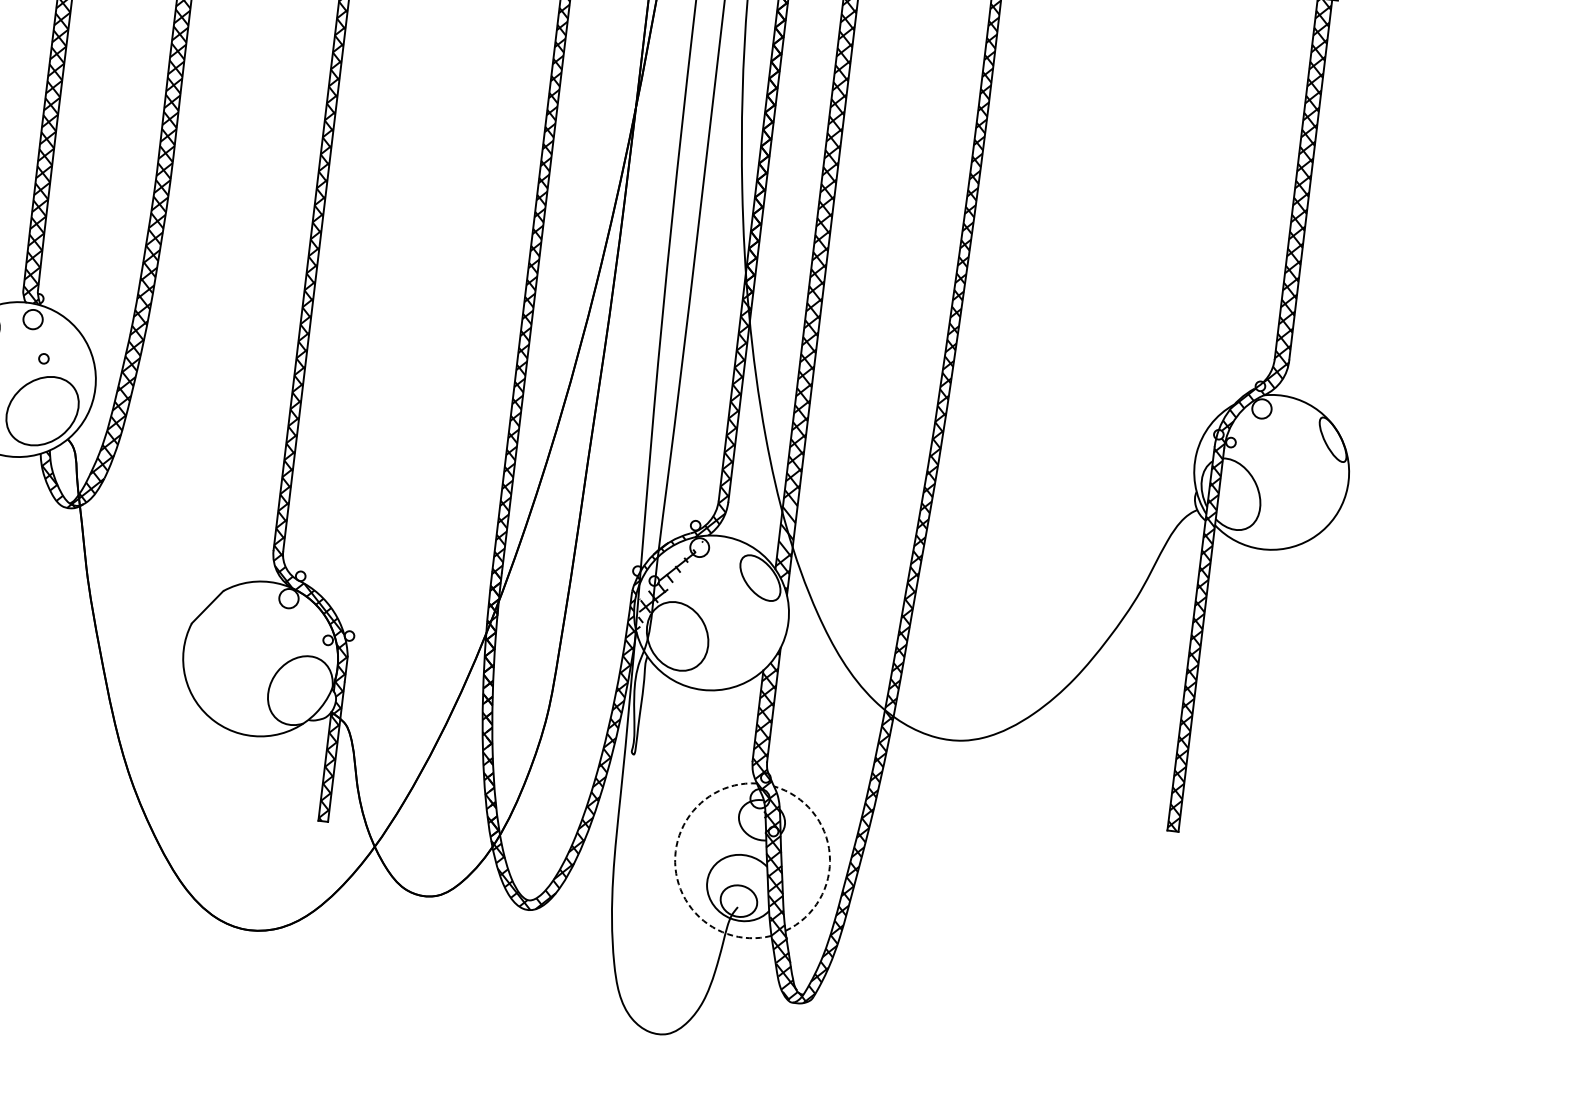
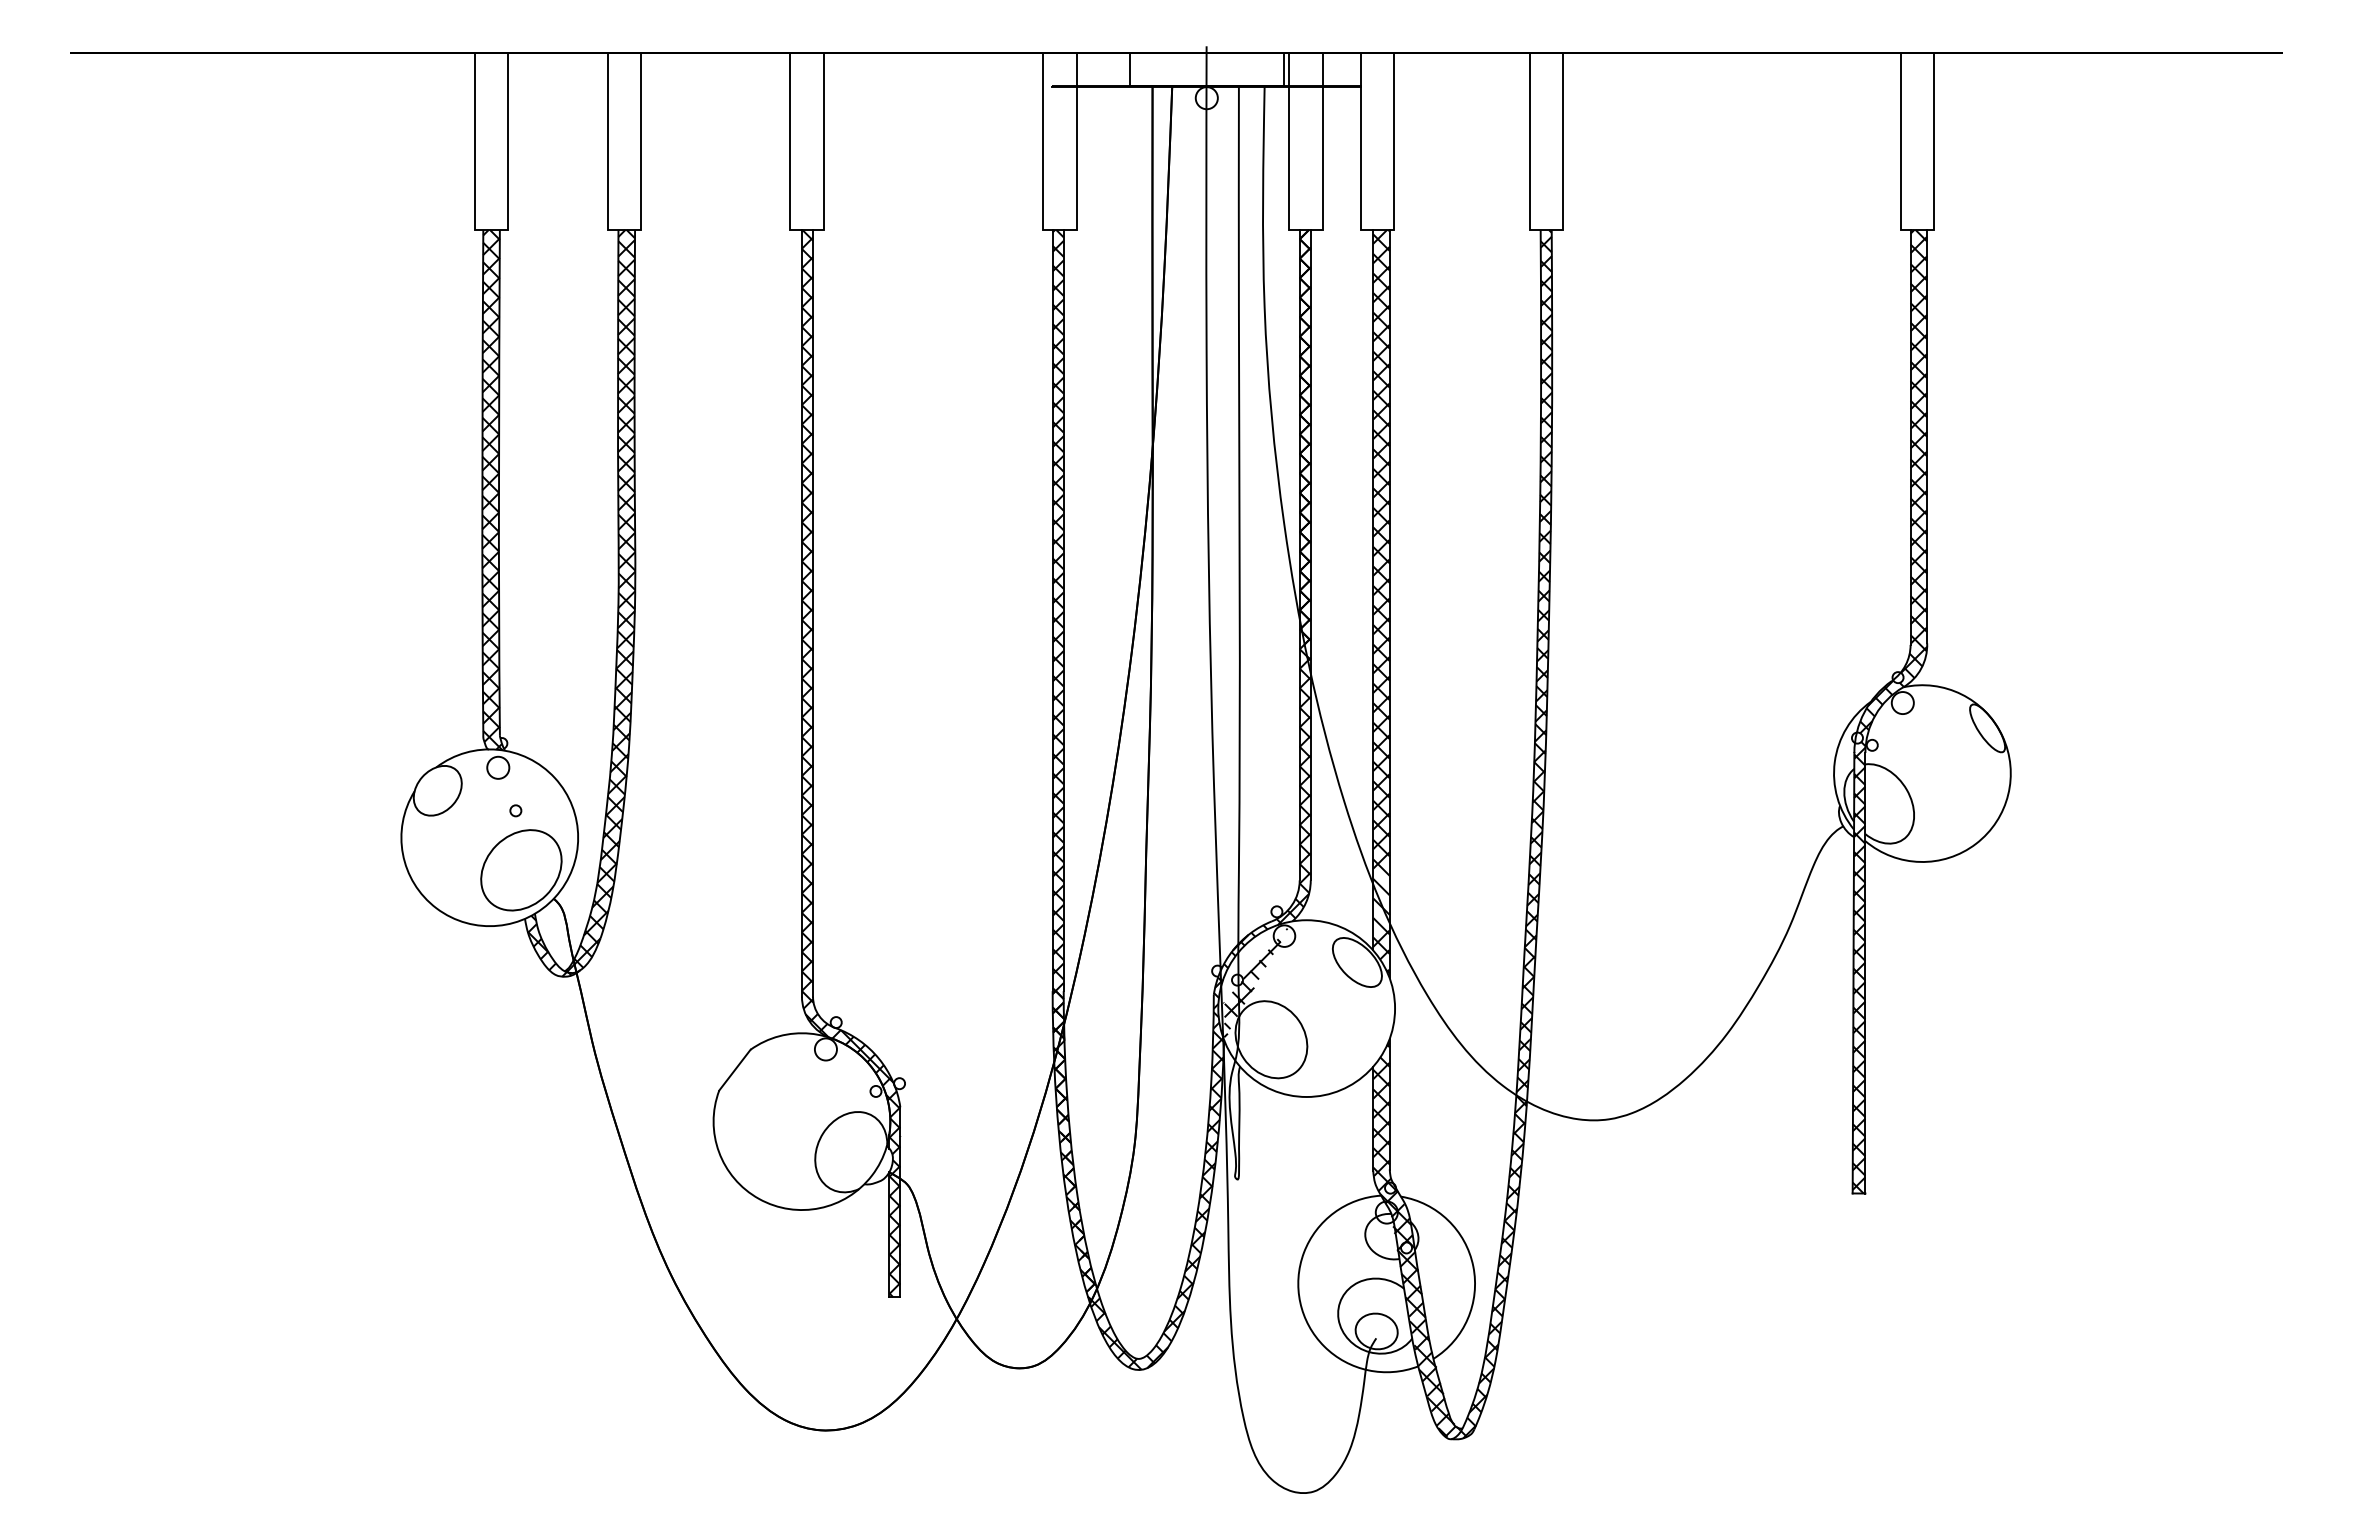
arc: (829, 854) -> (1473, 1266), dashed -> solid
arc: (675, 868) -> (1300, 1302), dashed -> solid

